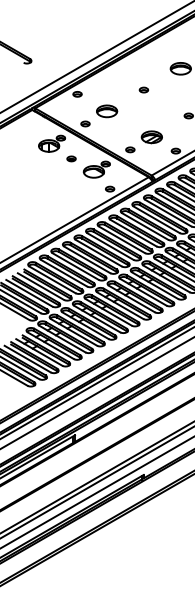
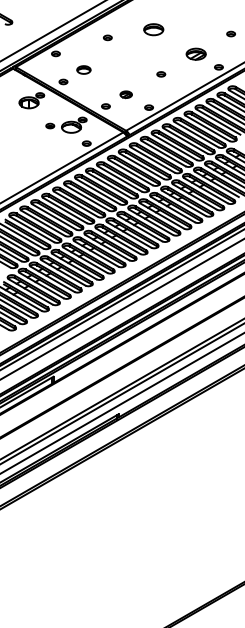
part: (143, 89) -> (107, 37), moved
part: (106, 110) -> (83, 69), size x0.7
part: (151, 137) -> (125, 94), size x0.6
part: (71, 158) -> (50, 125), moved

